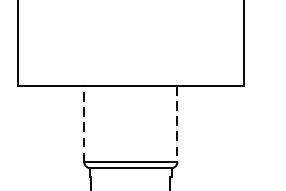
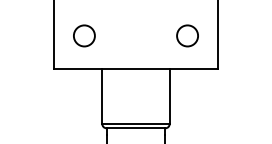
circle: (59, 40) -> (84, 35), added
circle: (201, 40) -> (187, 35), added
line: (84, 124) -> (102, 96), dashed -> solid
line: (177, 124) -> (169, 96), dashed -> solid

